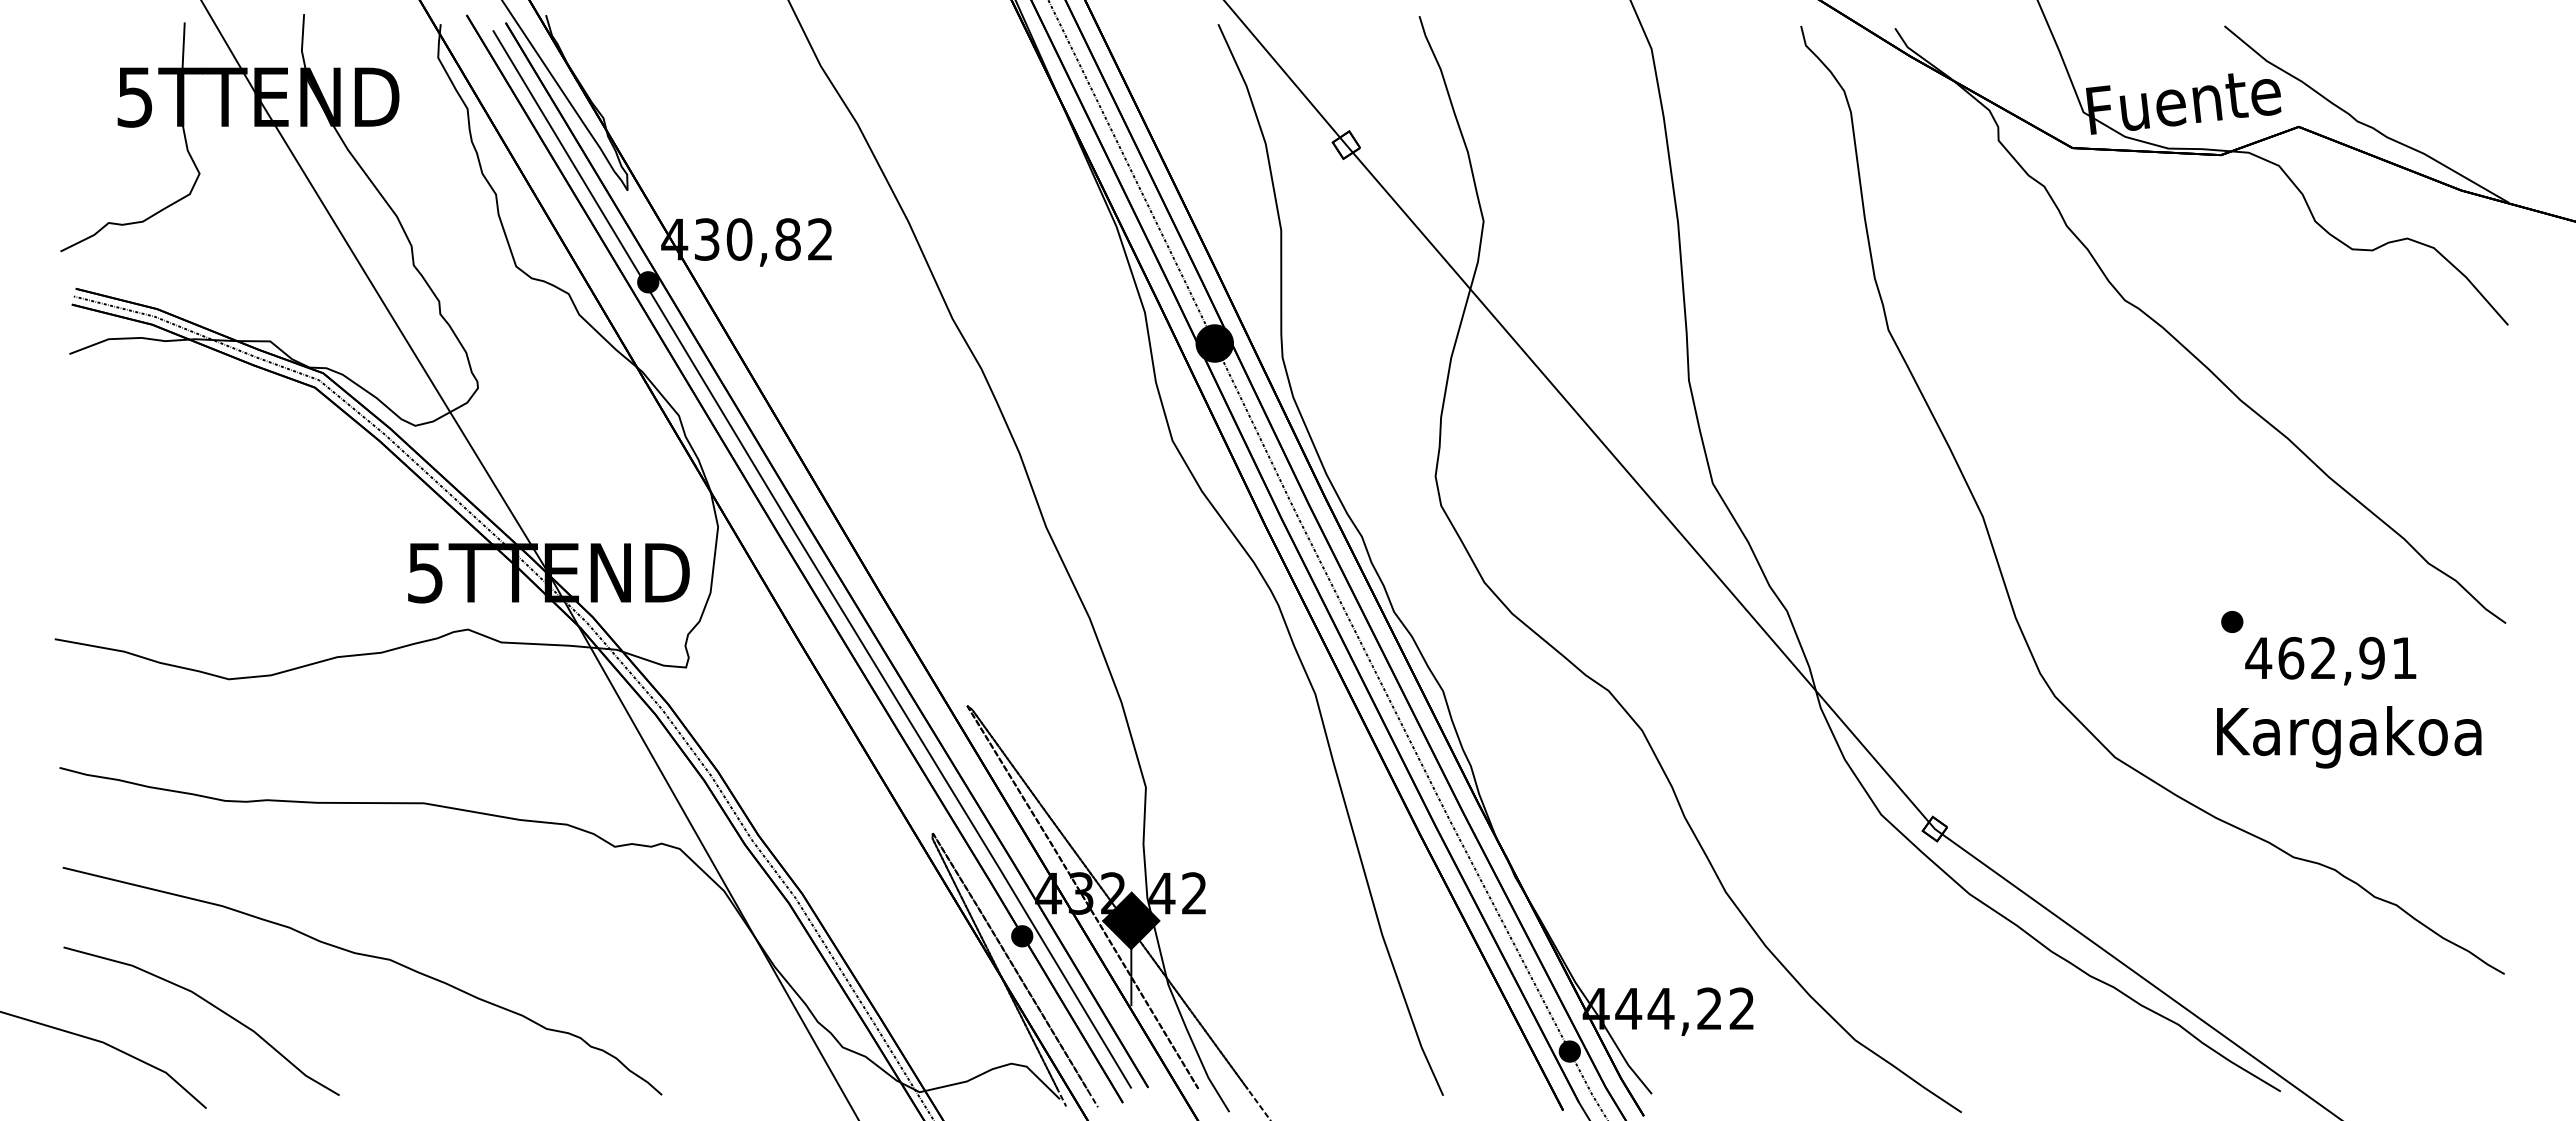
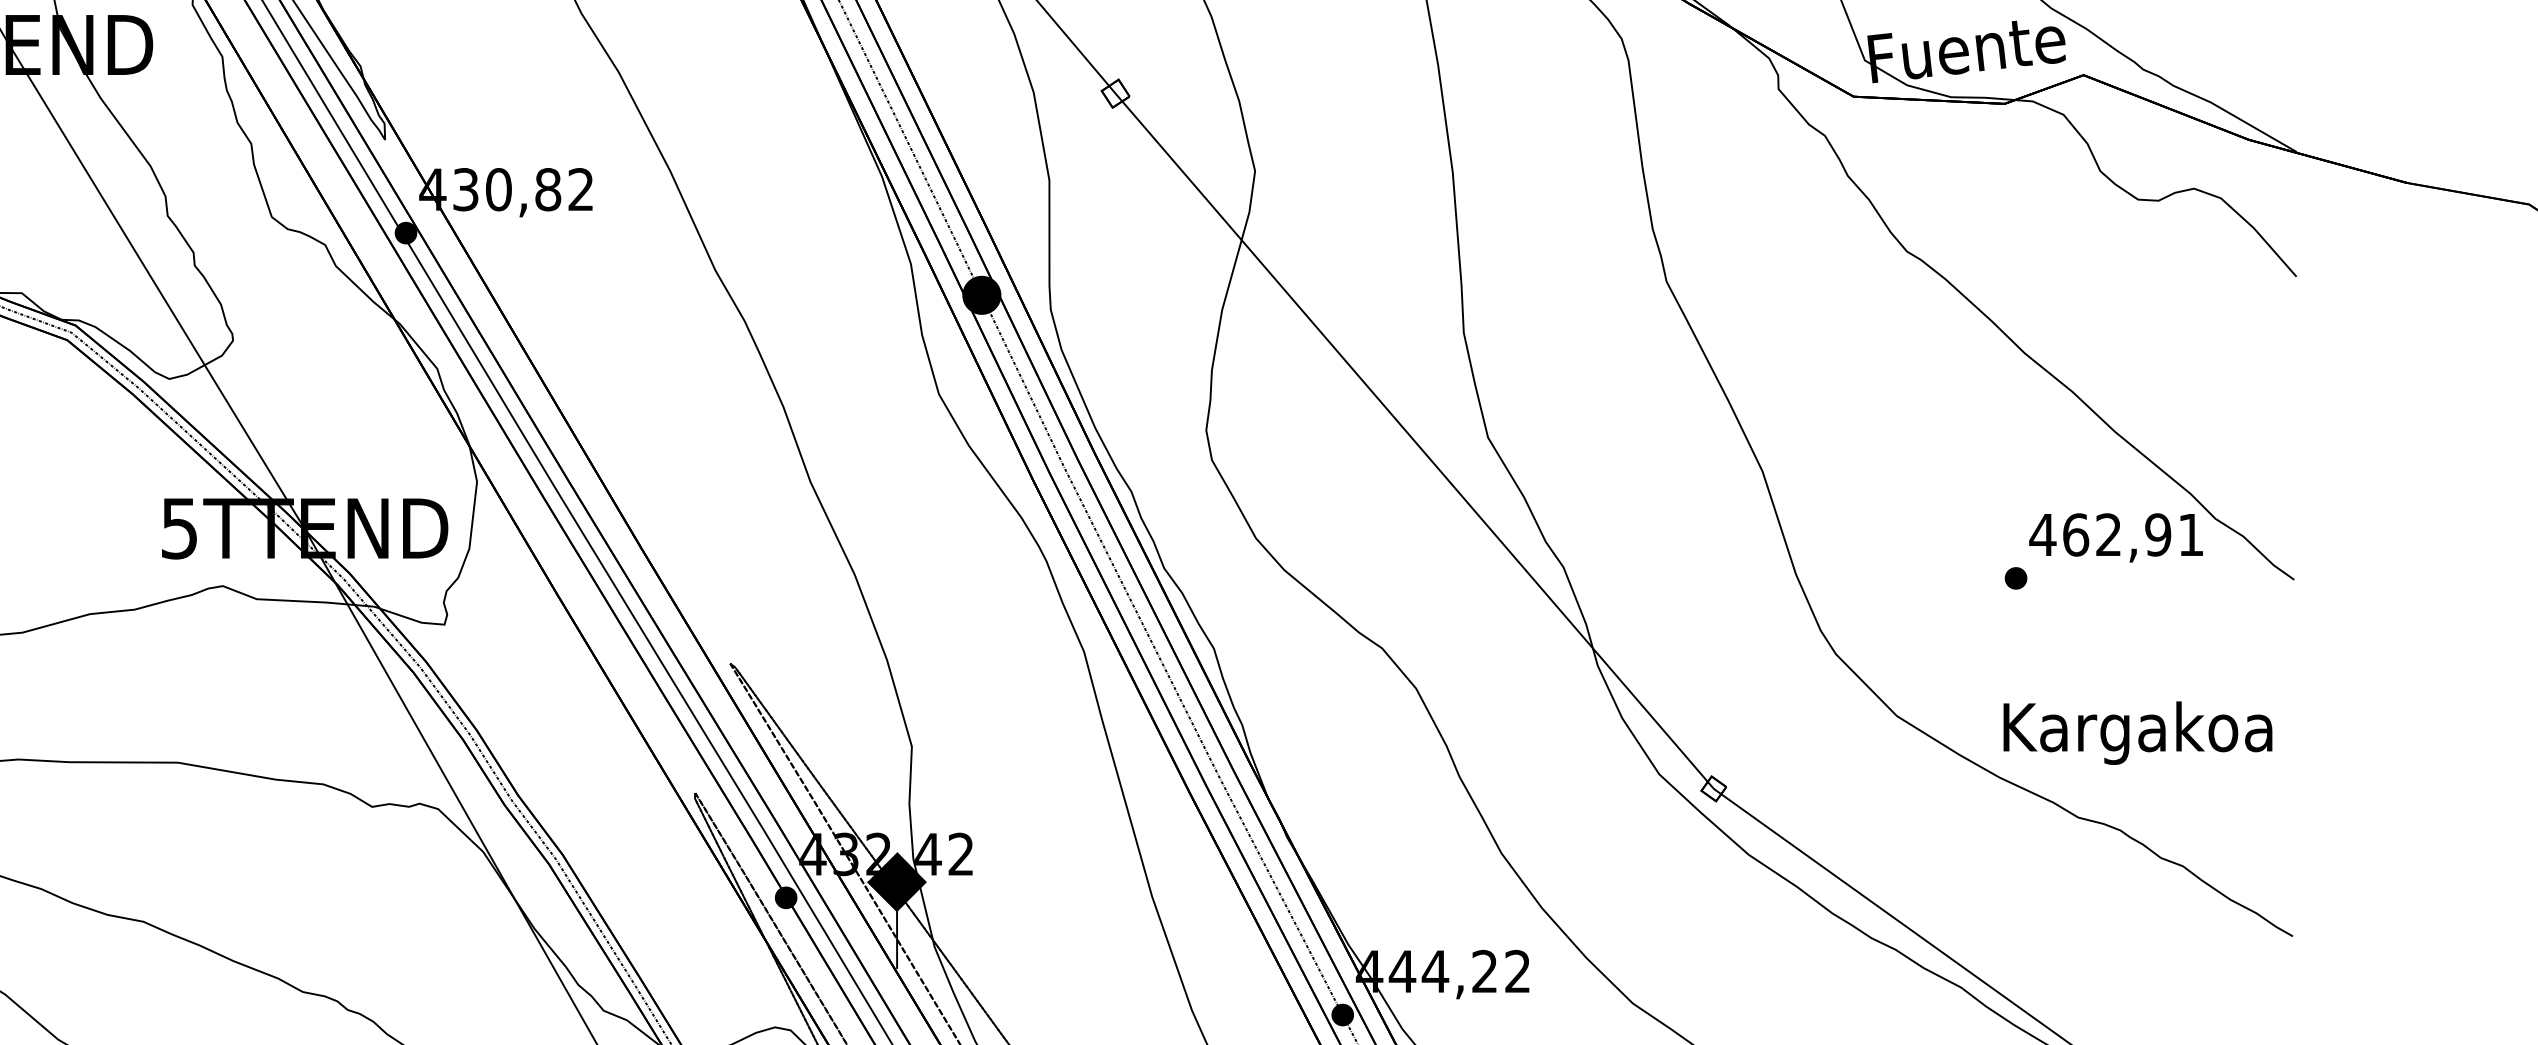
text: (2330, 661) -> (2115, 538), moved
text: (2349, 737) -> (2138, 733), moved

